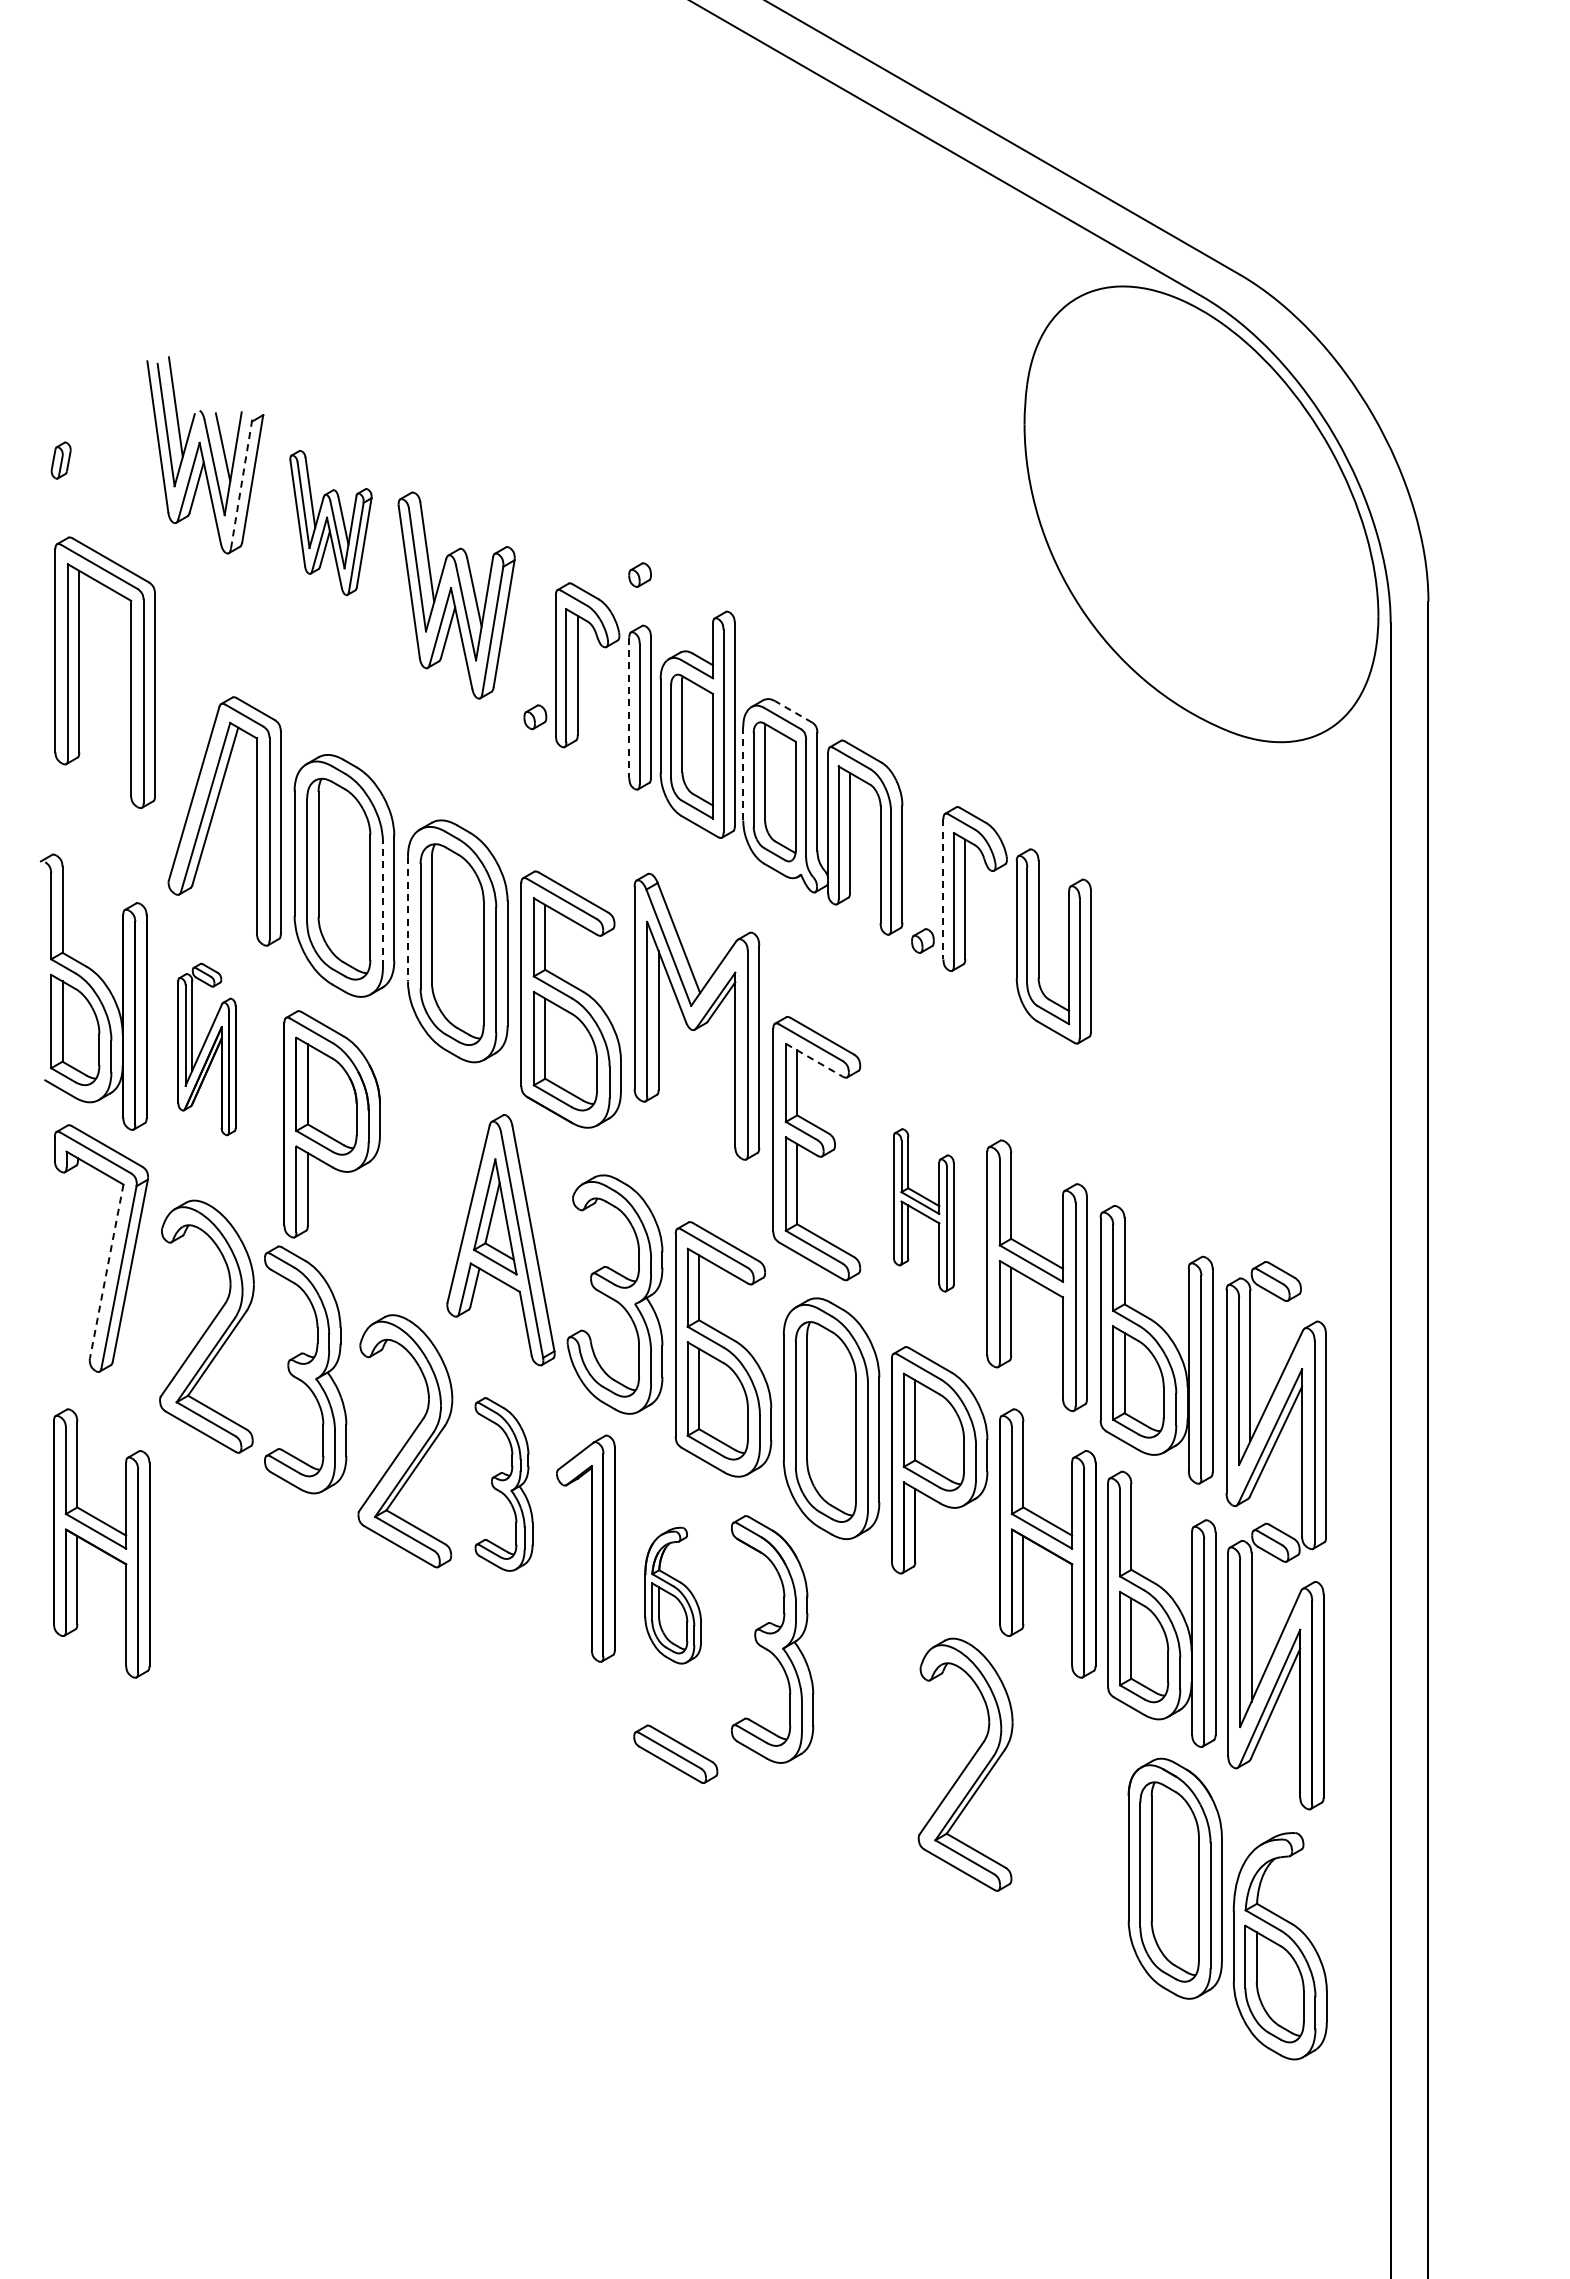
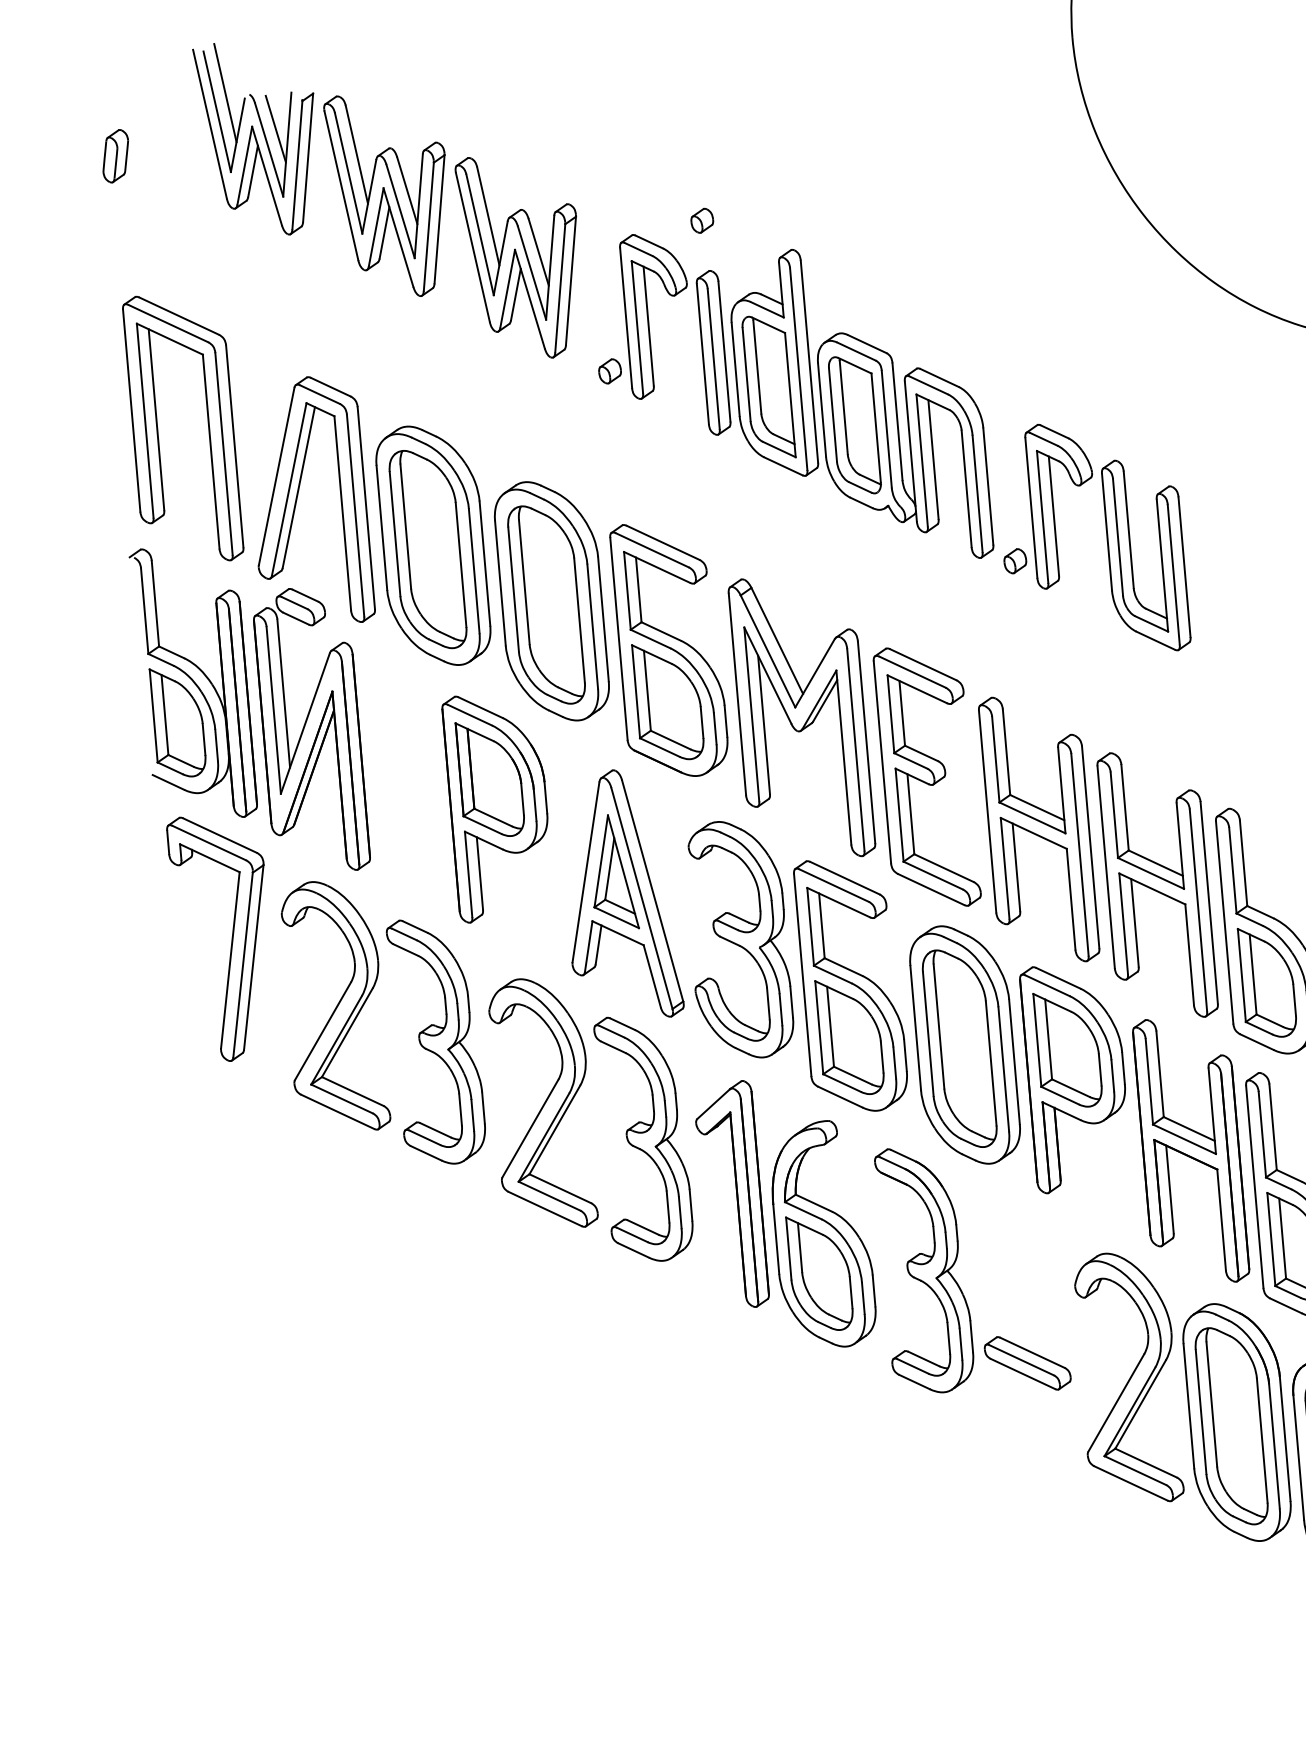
part: (60, 460) -> (115, 156), size x1.43
line: (241, 484) -> (297, 164), dashed -> solid
part: (330, 522) -> (389, 194), size x1.43
part: (79, 672) -> (157, 430), moved
line: (629, 708) -> (703, 354), dashed -> solid
line: (793, 711) -> (866, 343), dashed -> solid
line: (743, 773) -> (822, 409), dashed -> solid
line: (943, 889) -> (1031, 508), dashed -> solid
line: (382, 904) -> (473, 571), dashed -> solid
line: (408, 919) -> (500, 583), dashed -> solid
part: (696, 1016) -> (801, 717), moved
part: (206, 1049) -> (310, 730), size x1.67
line: (814, 1060) -> (917, 689), dashed -> solid
part: (331, 1124) -> (497, 806), moved
part: (923, 1210) -> (1038, 829), size x1.67
line: (106, 1271) -> (230, 960), dashed -> solid
part: (503, 1484) -> (643, 1138), size x1.43
part: (101, 1543) -> (248, 1231), removed
part: (672, 1595) -> (821, 1234), size x1.67
part: (675, 1753) -> (1027, 1362), moved
part: (1069, 1818) -> (1236, 1423), added

